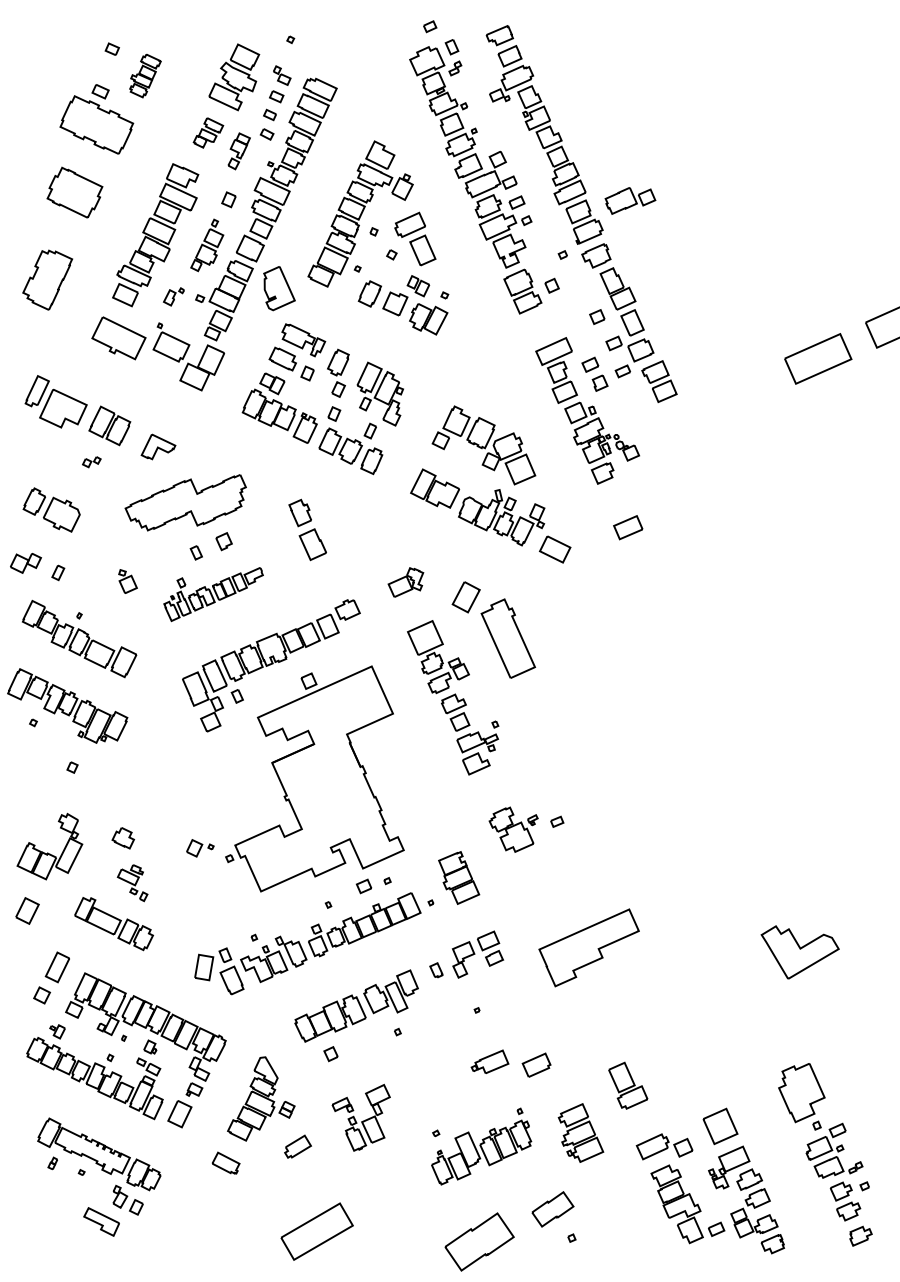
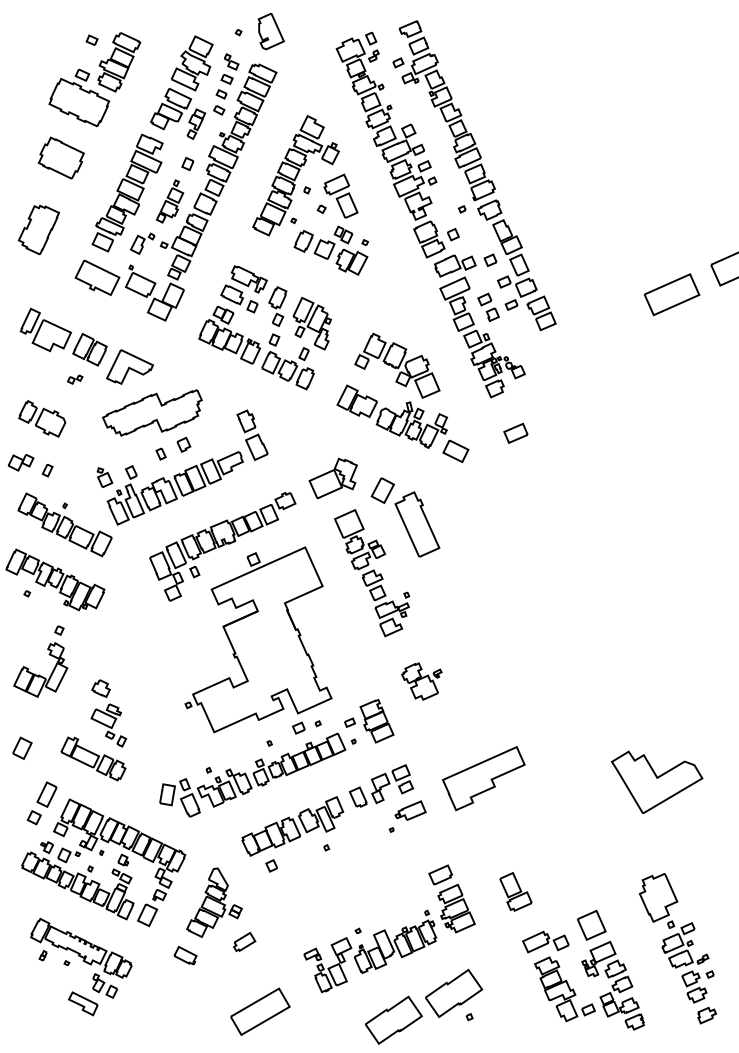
part: (430, 26) -> (398, 62), moved
part: (145, 75) -> (119, 61), size x1.67
part: (208, 132) -> (171, 108), size x1.67
part: (630, 200) -> (455, 265), moved
part: (279, 288) -> (271, 31), moved
part: (173, 296) -> (142, 243), size x1.43
part: (158, 446) -> (130, 366), size x1.67
part: (405, 582) -> (332, 478), size x1.67
part: (213, 594) -> (175, 488), size x1.67
part: (557, 821) -> (350, 722), moved
part: (200, 848) -> (69, 855), moved
part: (48, 852) -> (39, 674), moved
part: (132, 882) -> (108, 724), size x1.43
part: (800, 952) -> (657, 782), size x1.43
part: (436, 969) -> (358, 796), size x1.67
part: (489, 1061) -> (410, 810), moved
part: (360, 1117) -> (327, 964), moved
part: (580, 1132) -> (456, 908), moved
part: (552, 1209) -> (453, 993), size x1.67

